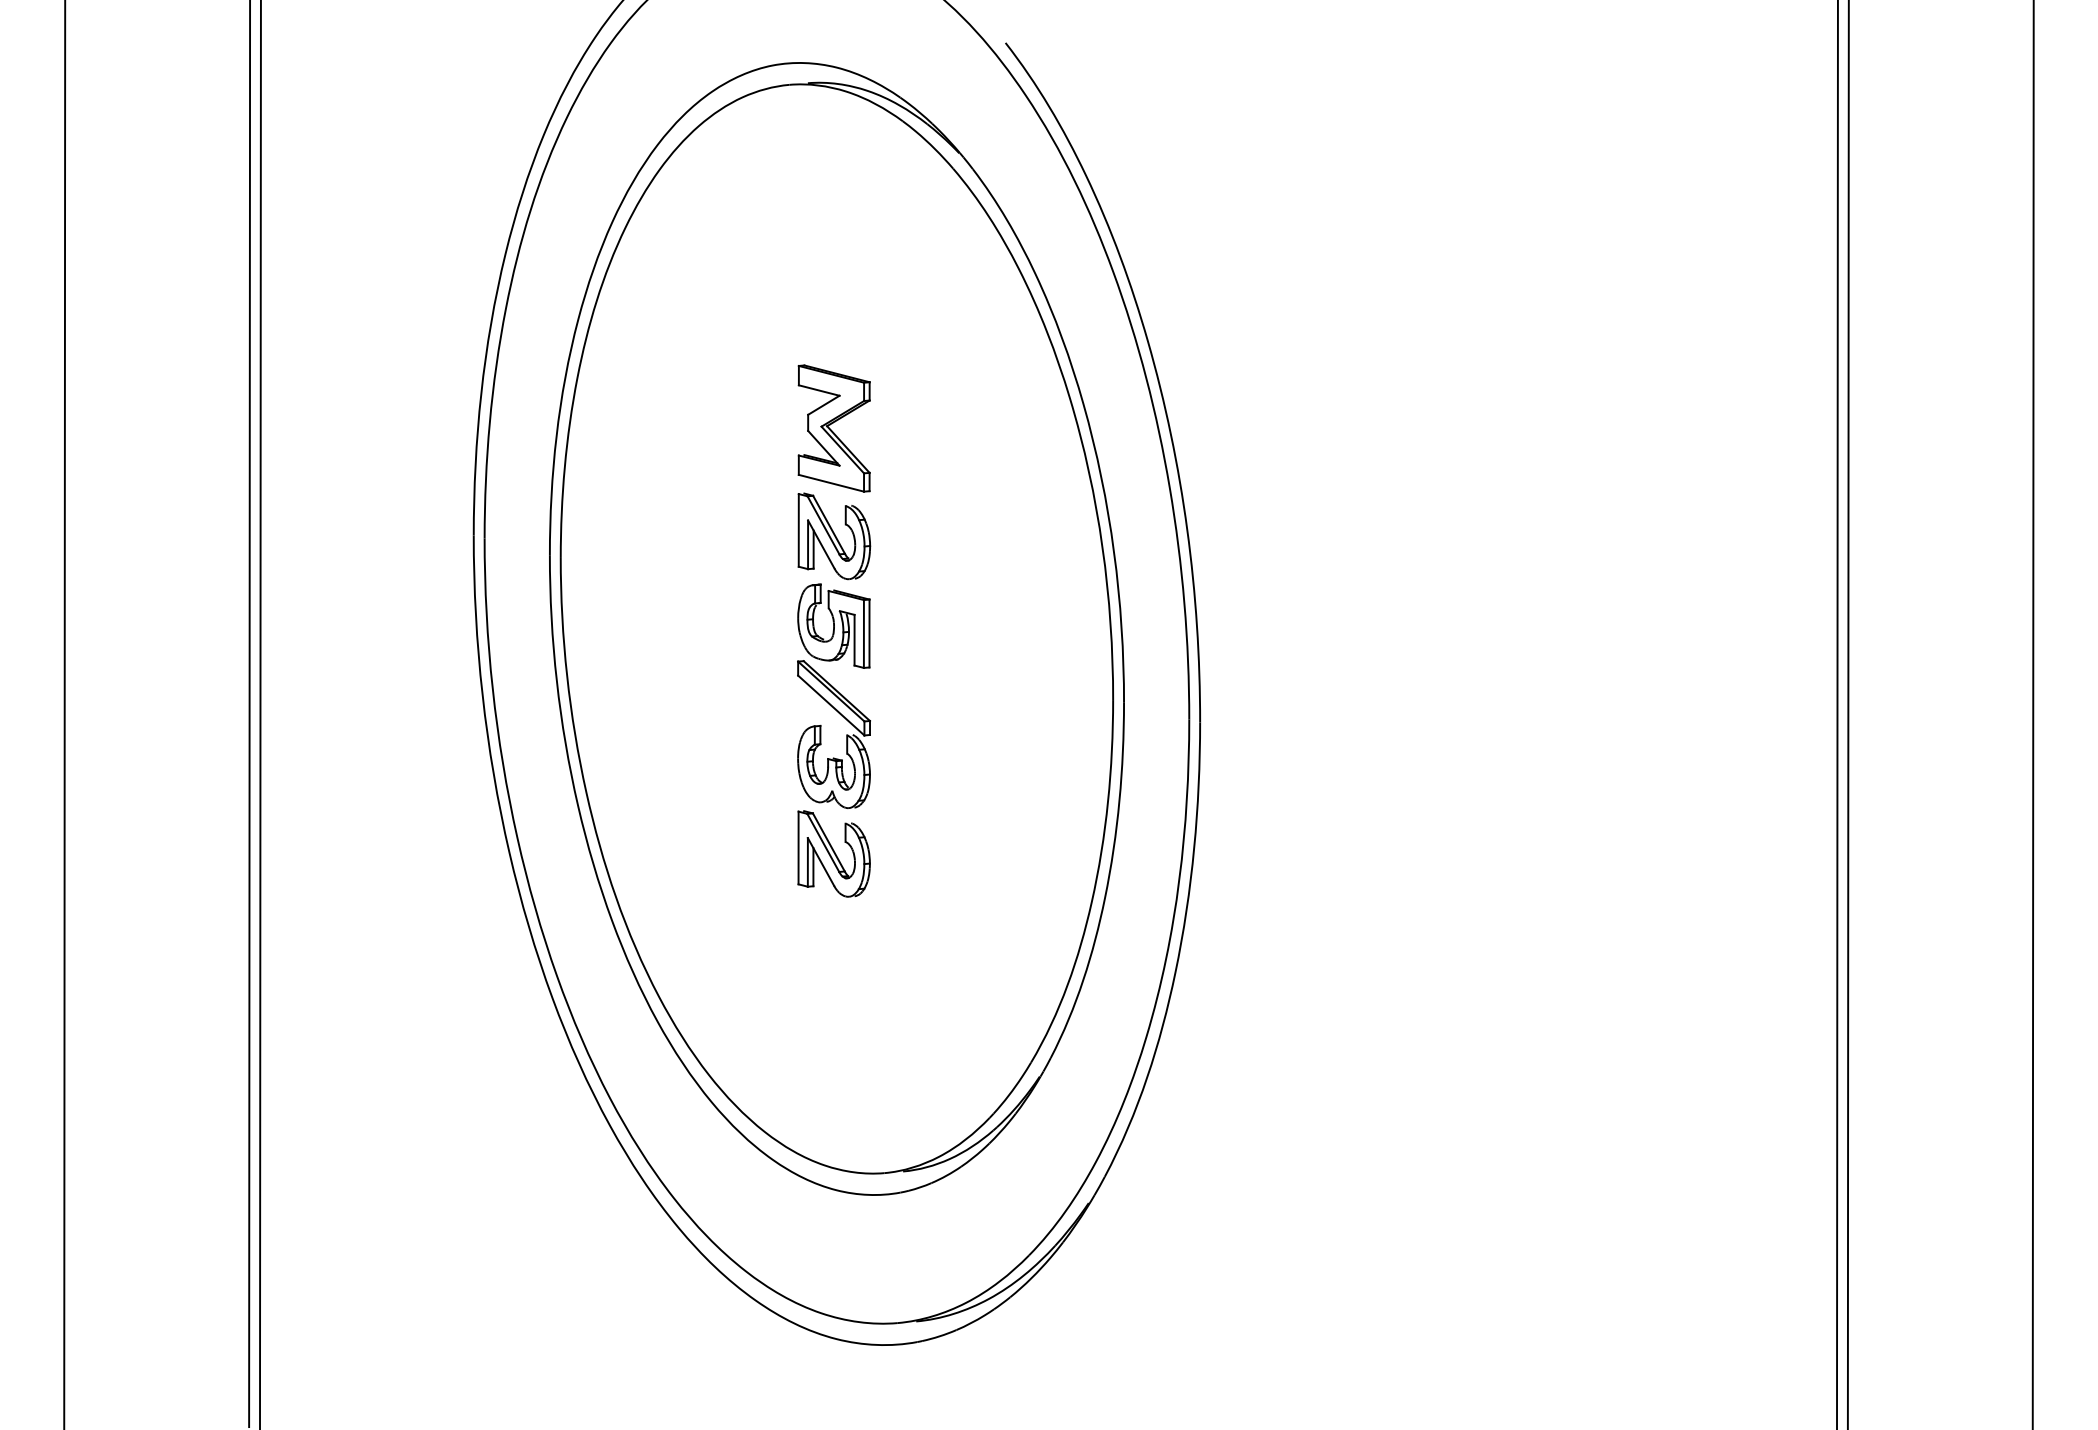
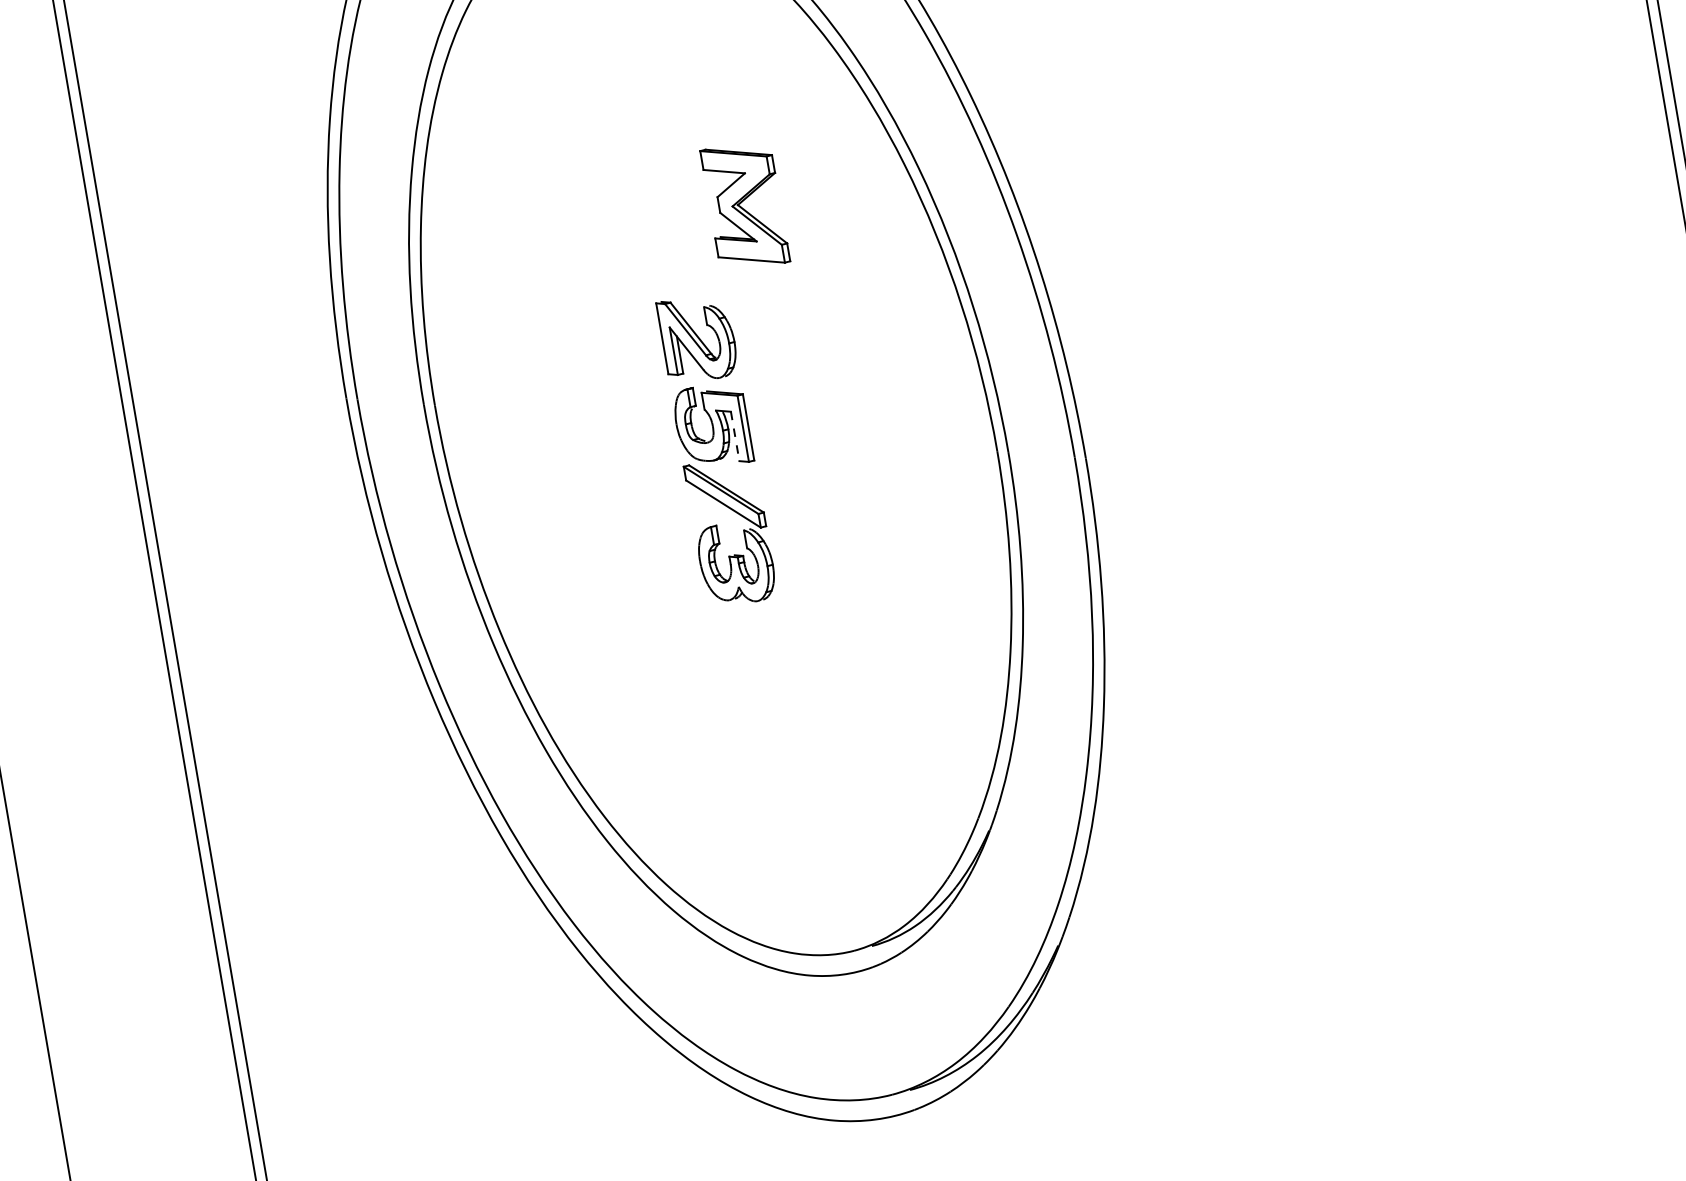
part: (833, 428) -> (744, 206), moved
line: (854, 640) -> (735, 436), solid -> dashed
part: (833, 853) -> (750, 647), removed

